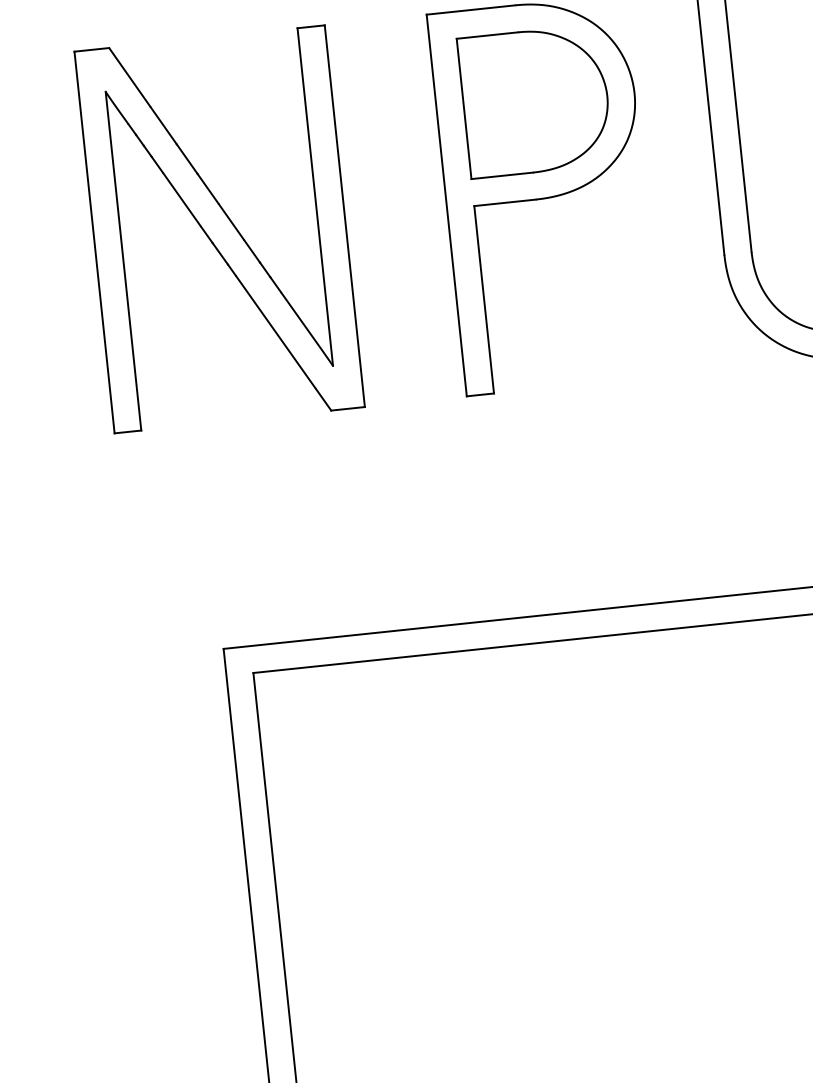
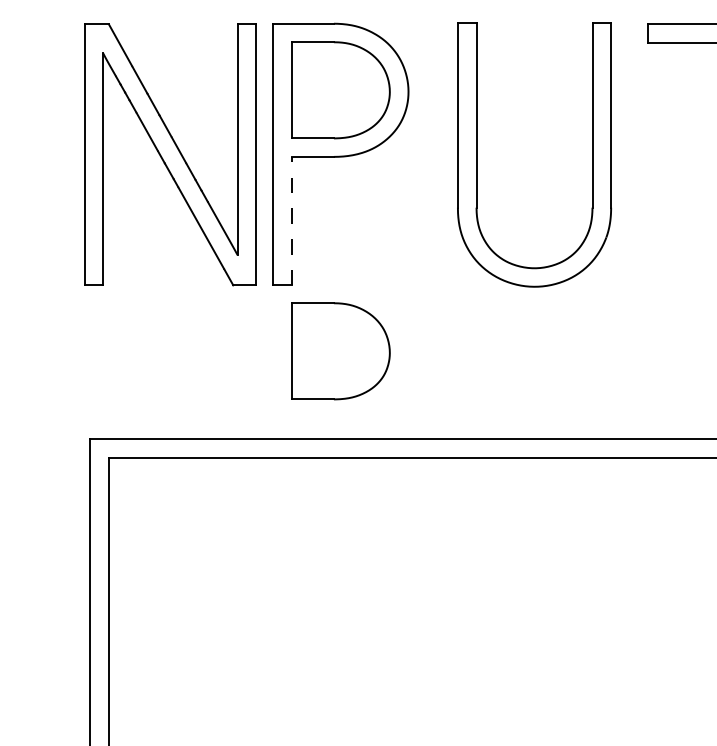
part: (219, 229) -> (170, 154), moved
line: (483, 298) -> (291, 220), solid -> dashed
part: (575, 482) -> (340, 351), added

